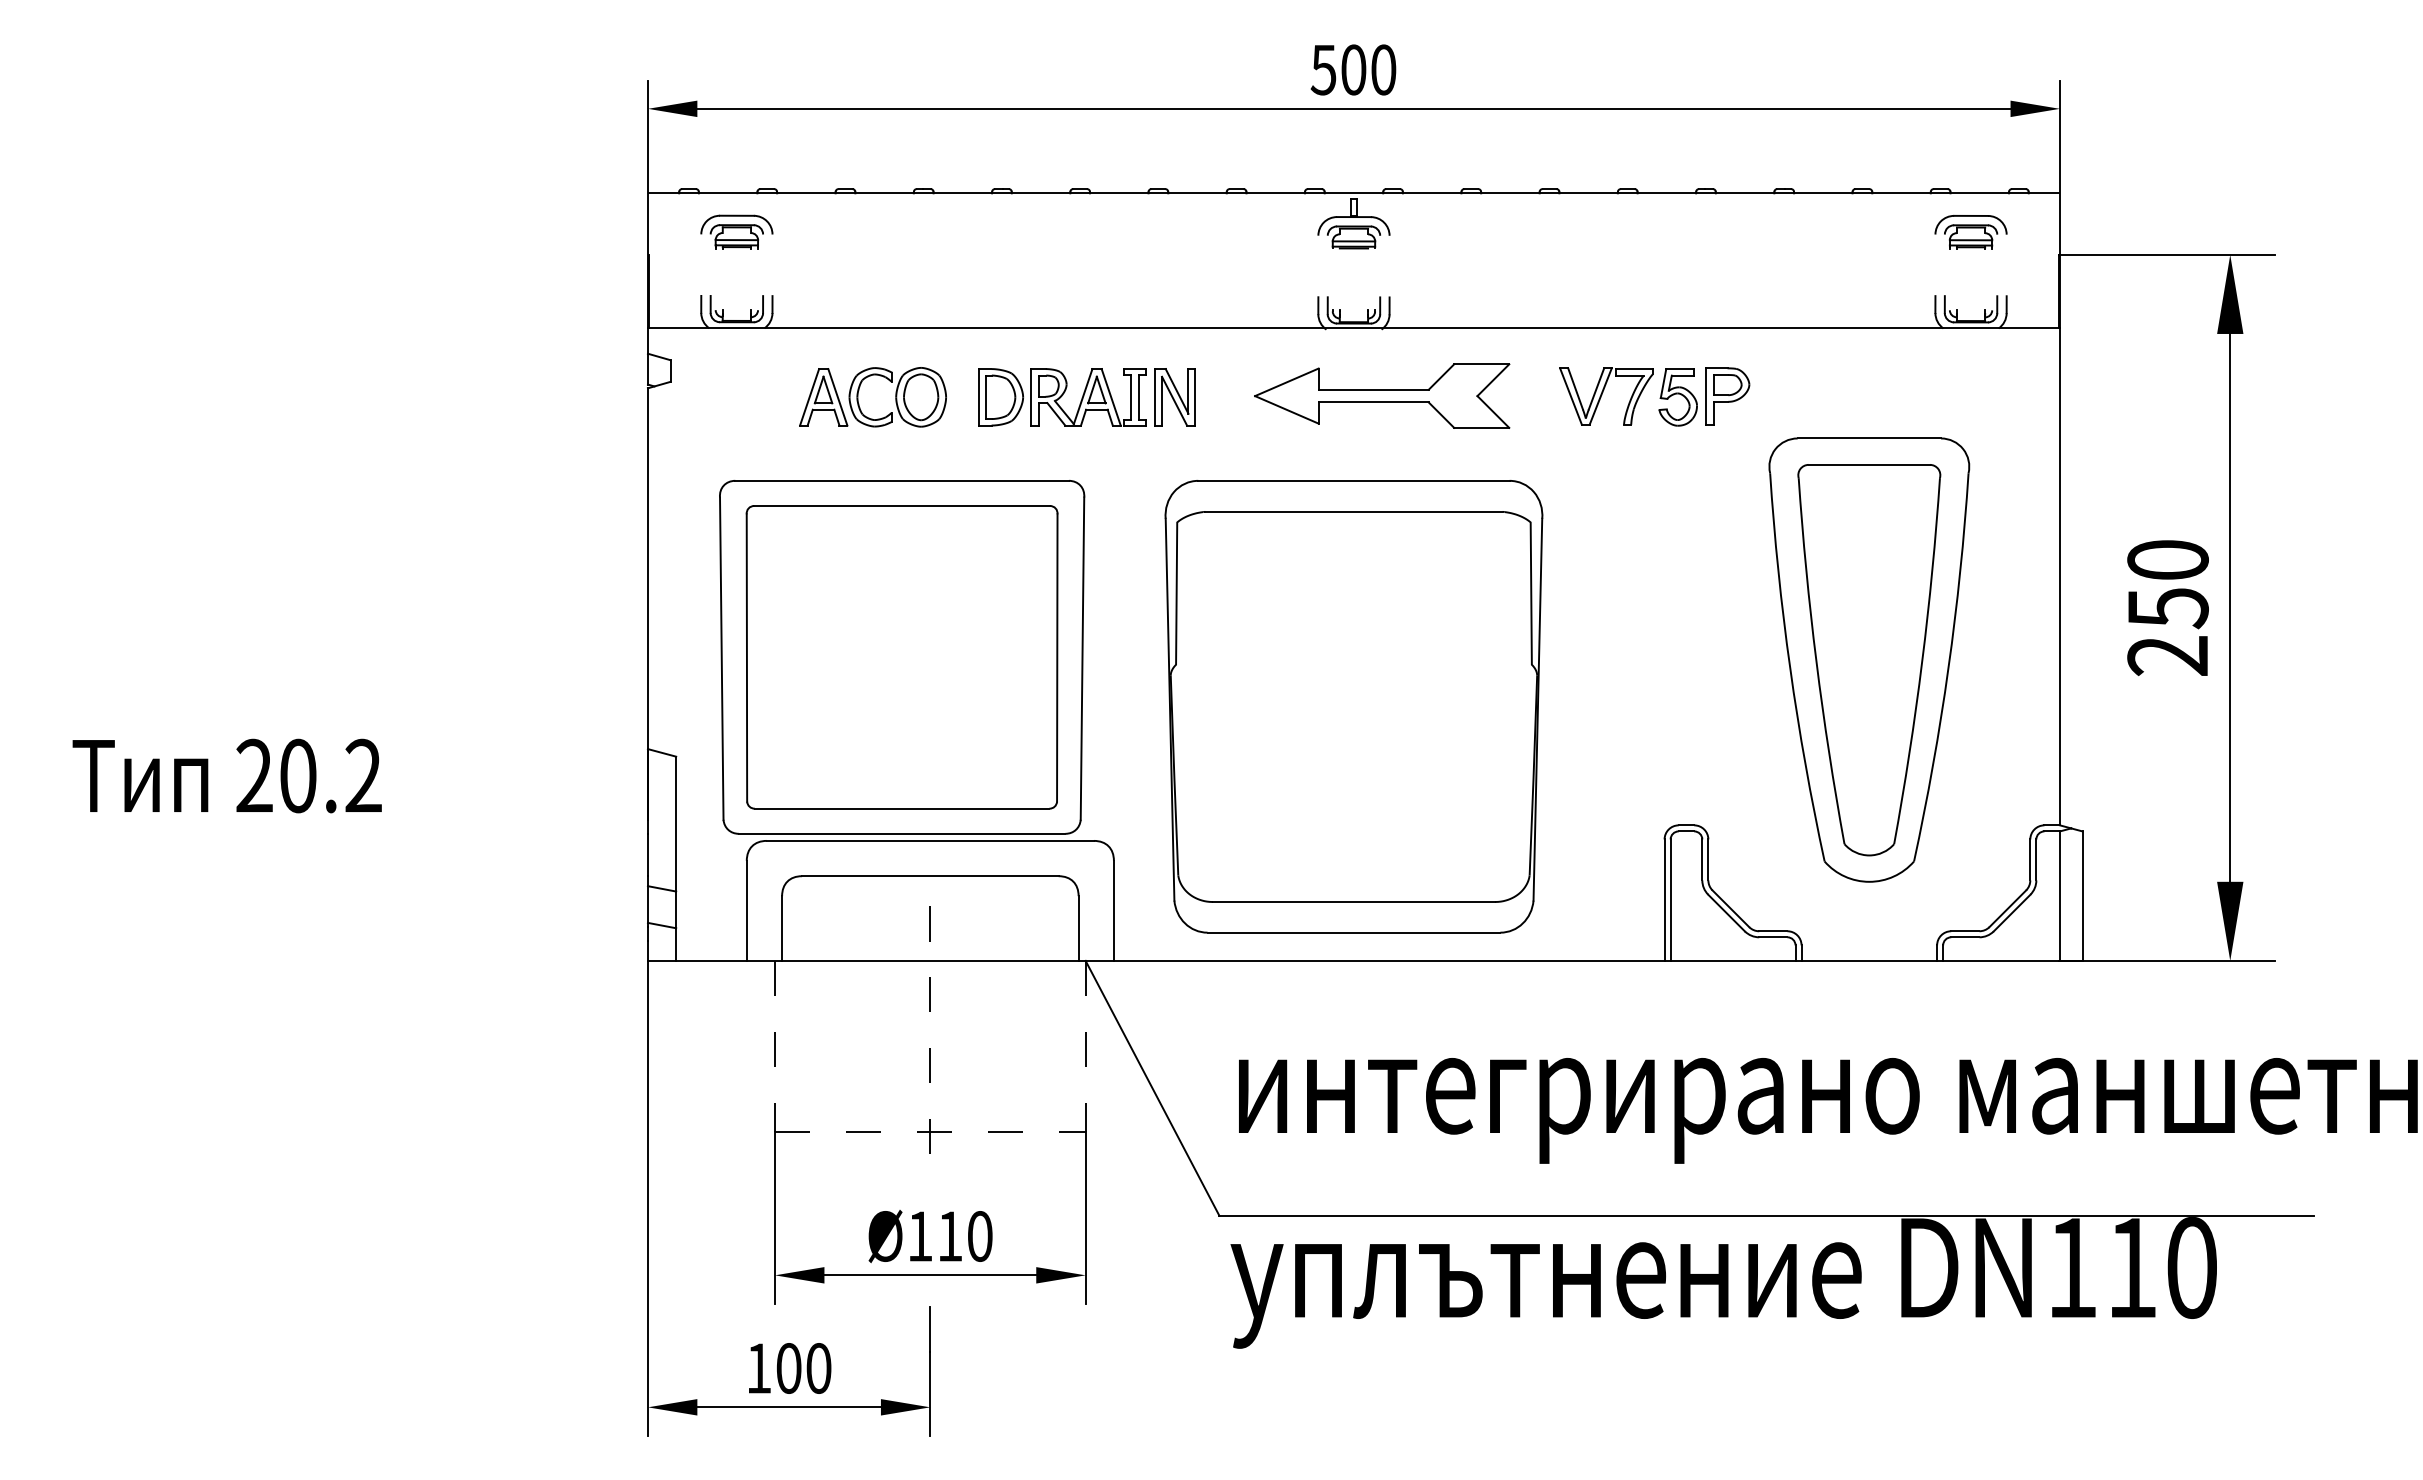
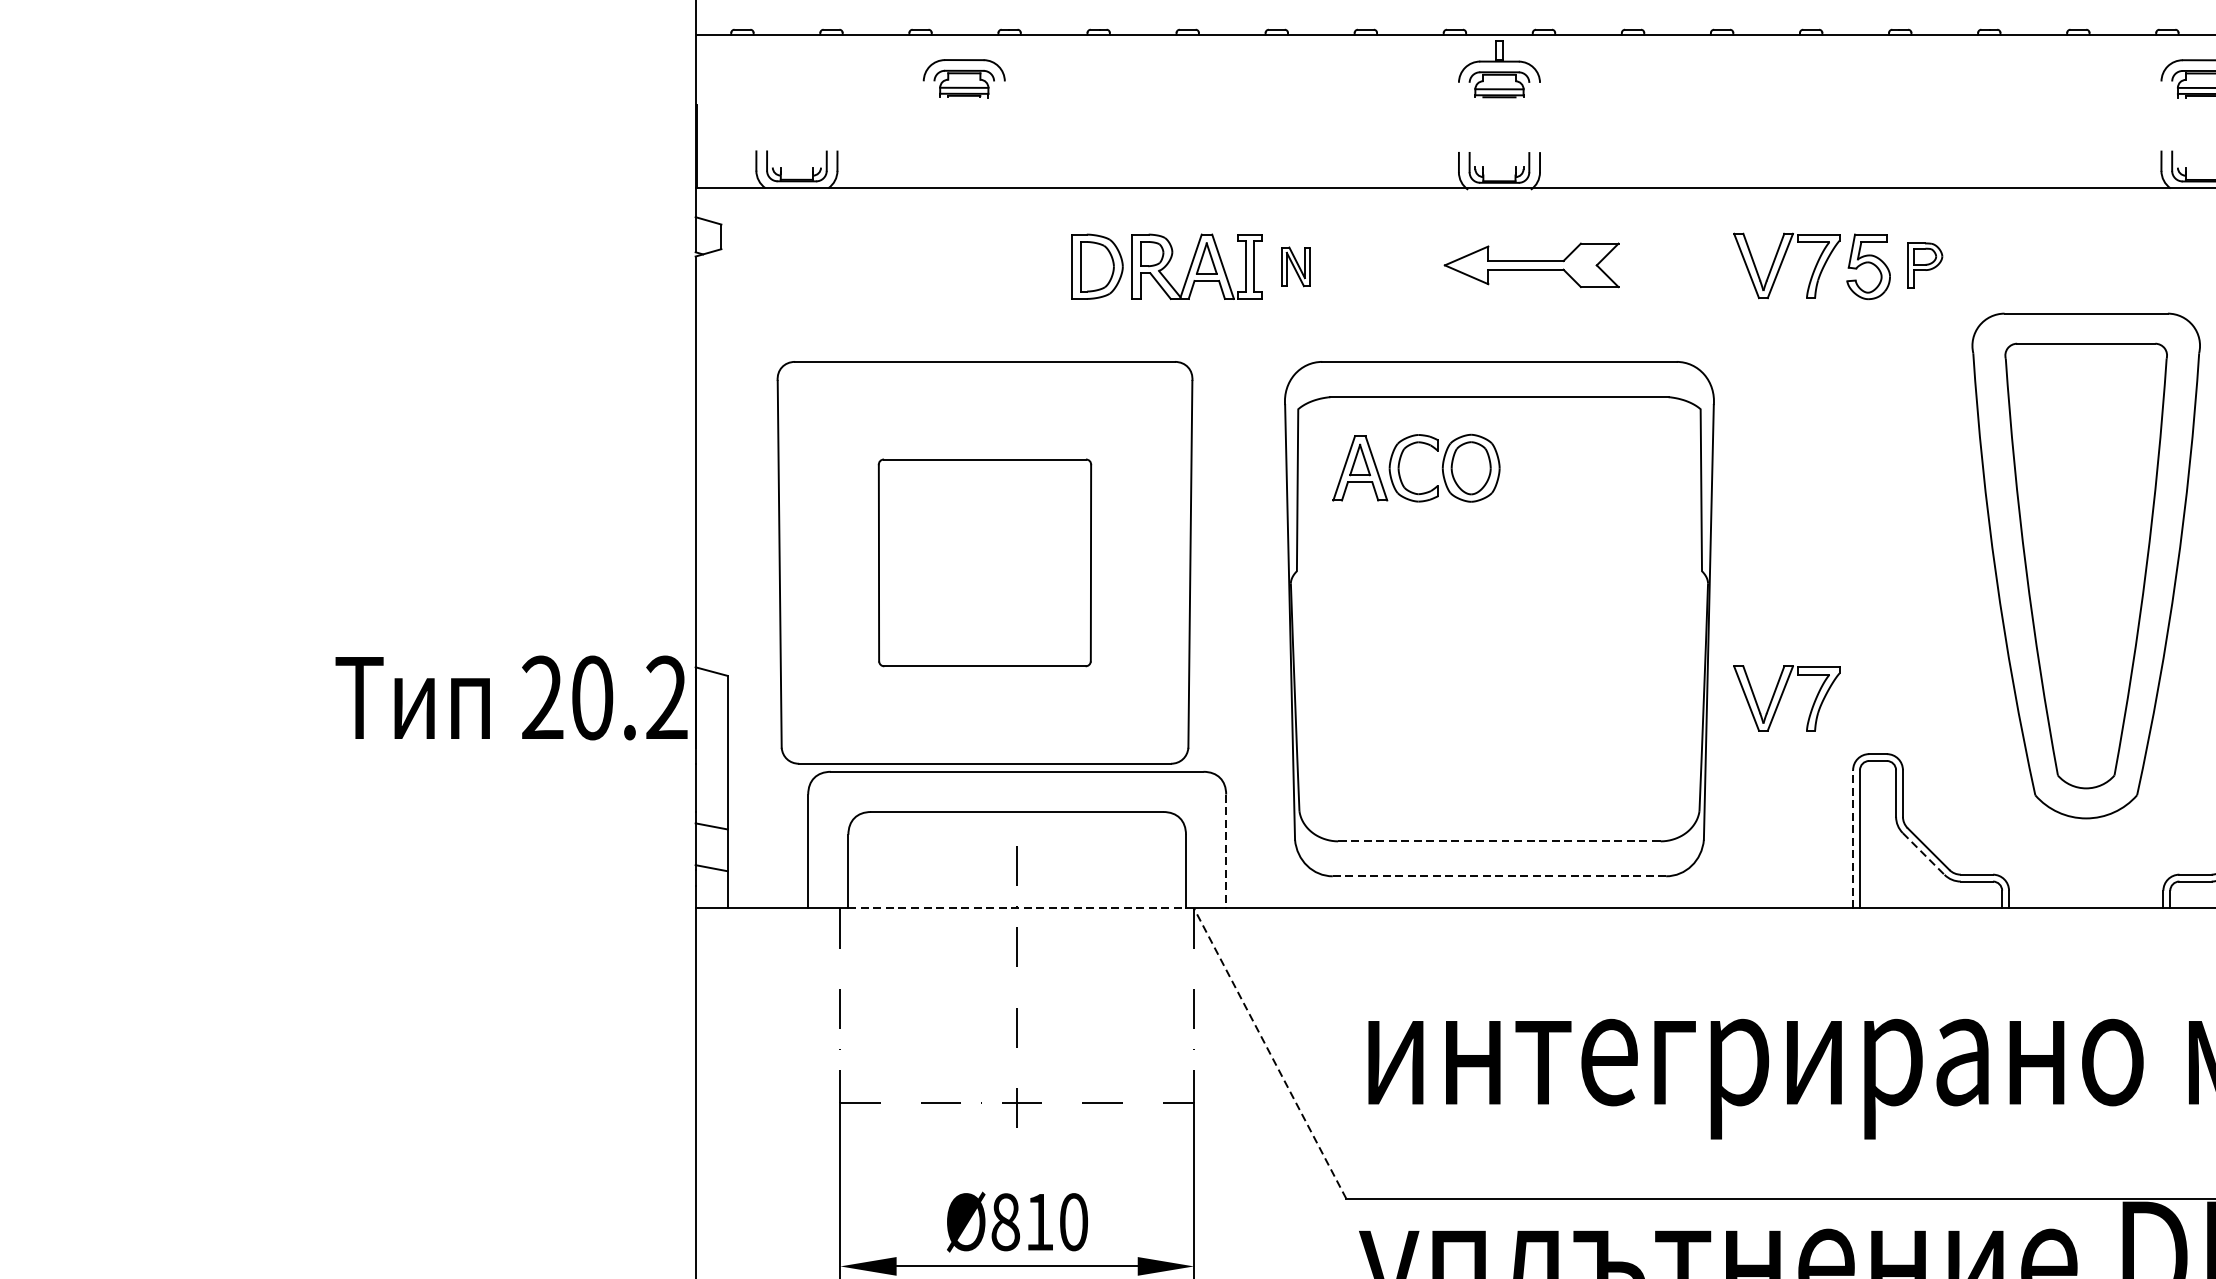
part: (736, 231) -> (963, 78), moved
part: (1382, 395) -> (1531, 264), size x0.6
part: (1727, 396) -> (1924, 265), size x0.7
part: (858, 397) -> (1399, 468), moved
part: (1174, 397) -> (1295, 267), size x0.6
part: (901, 657) -> (984, 563), size x0.6
text: (226, 775) -> (510, 697), moved
part: (1606, 776) -> (1786, 698), added
line: (1664, 900) -> (1853, 839), solid -> dashed
line: (1354, 902) -> (1500, 841), solid -> dashed
line: (1113, 911) -> (1225, 852), solid -> dashed
line: (1726, 913) -> (1923, 854), solid -> dashed
line: (1353, 932) -> (1498, 876), solid -> dashed
line: (930, 960) -> (1017, 907), solid -> dashed
line: (1152, 1088) -> (1270, 1053), solid -> dashed
text: (920, 1236) -> (1005, 1222), Ø110 -> Ø810

